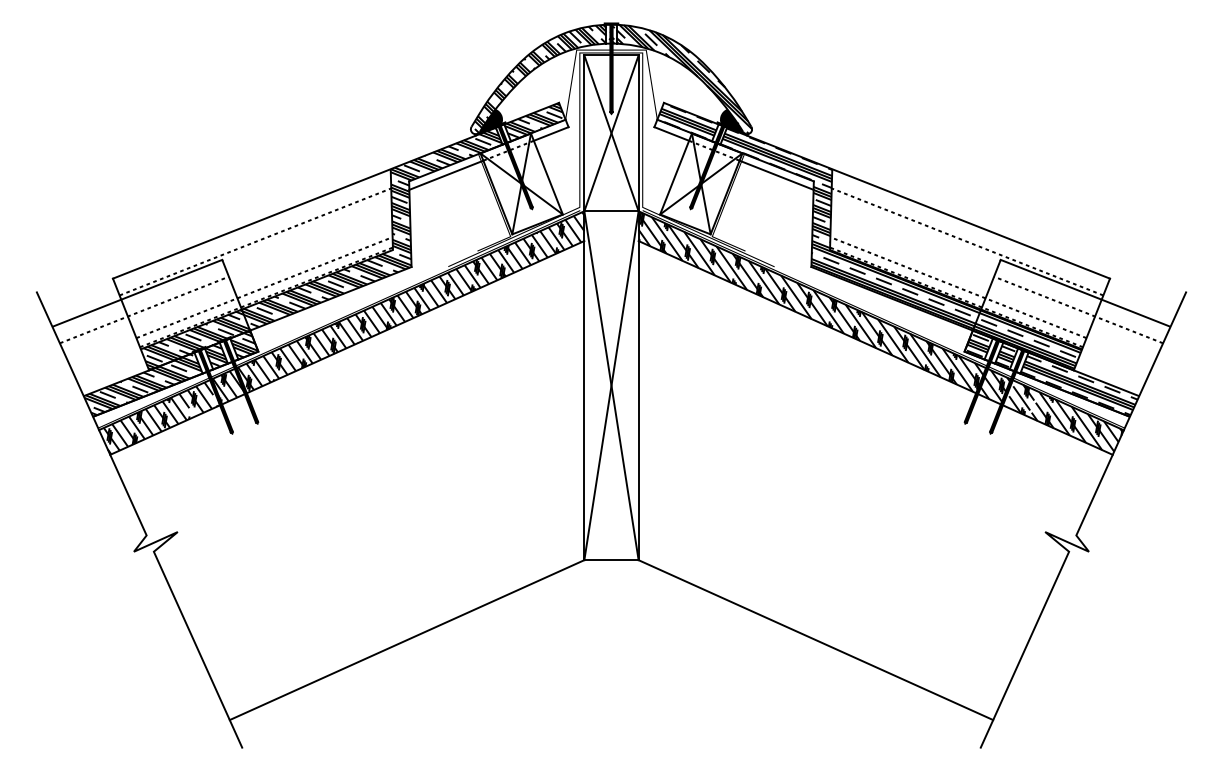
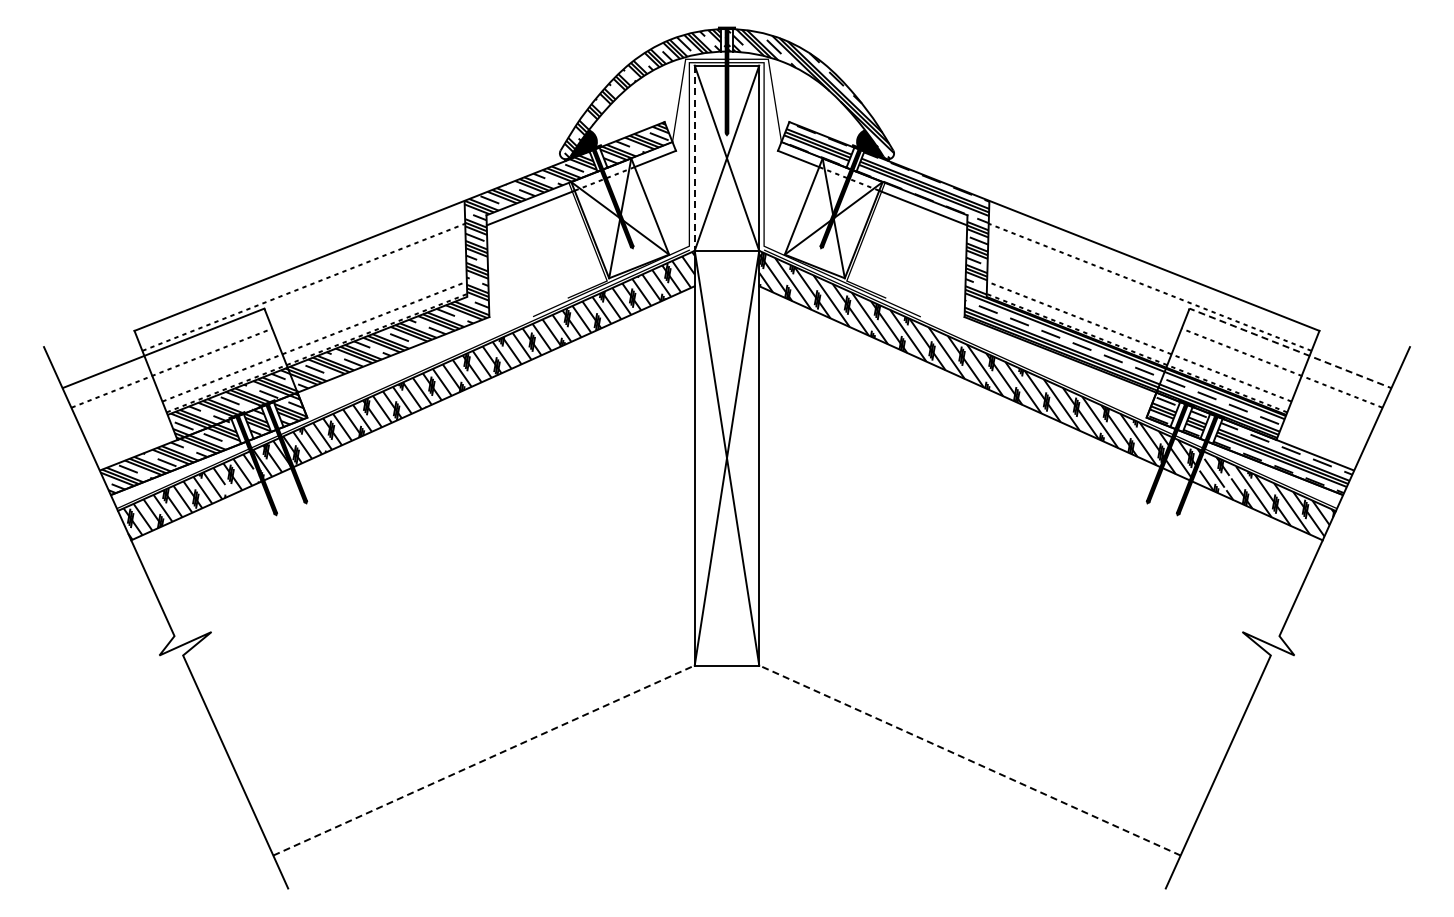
line: (584, 133) -> (694, 158), solid -> dashed
line: (1084, 292) -> (1289, 347), solid -> dashed
line: (407, 640) -> (484, 760), solid -> dashed
line: (815, 640) -> (969, 760), solid -> dashed

